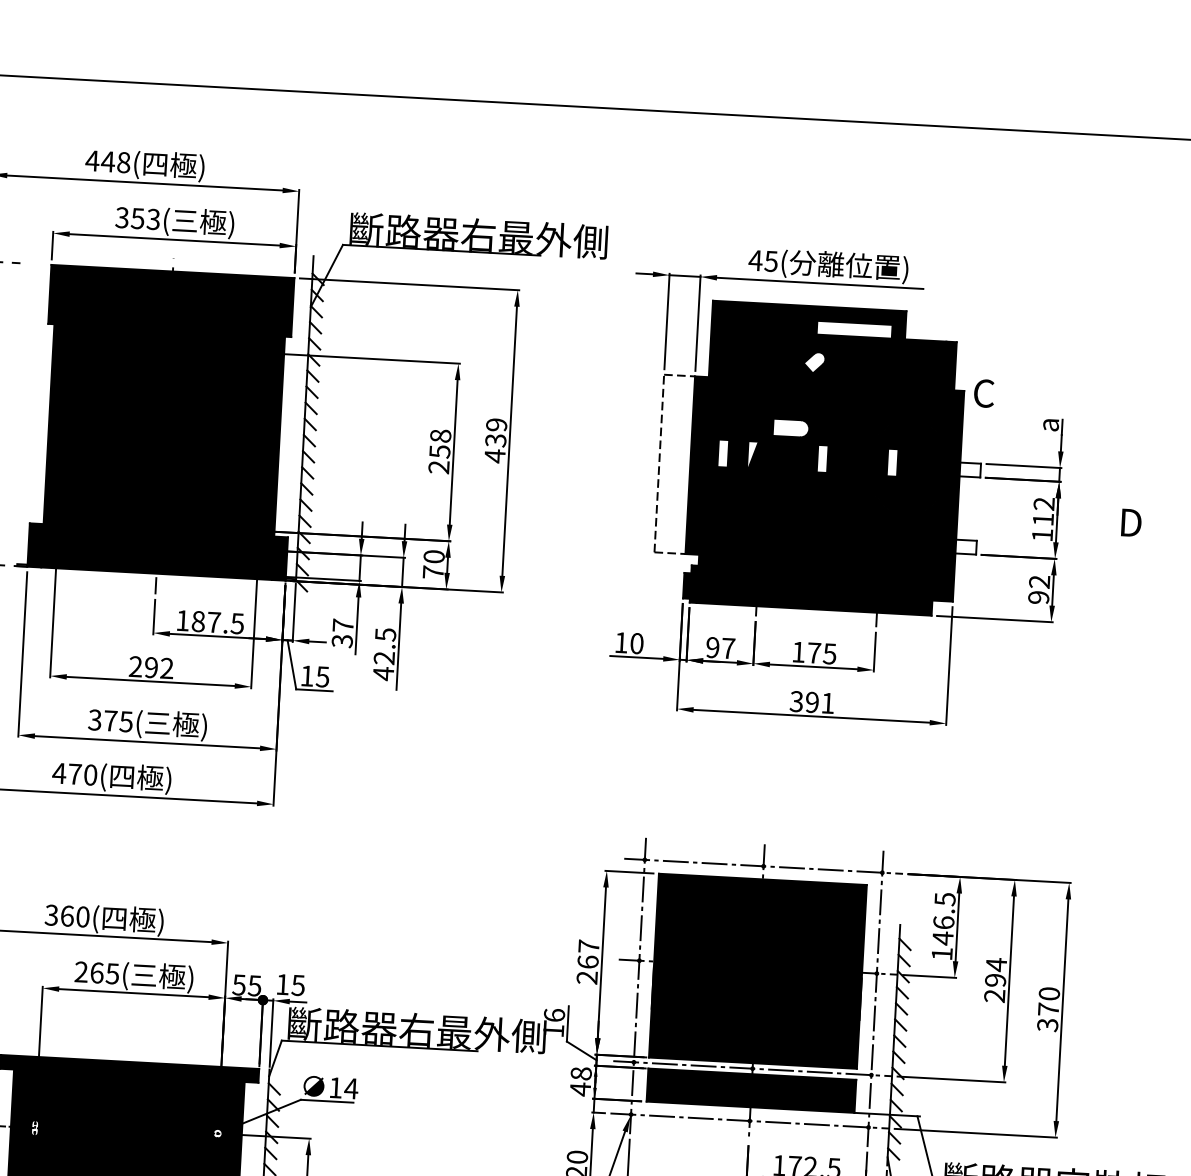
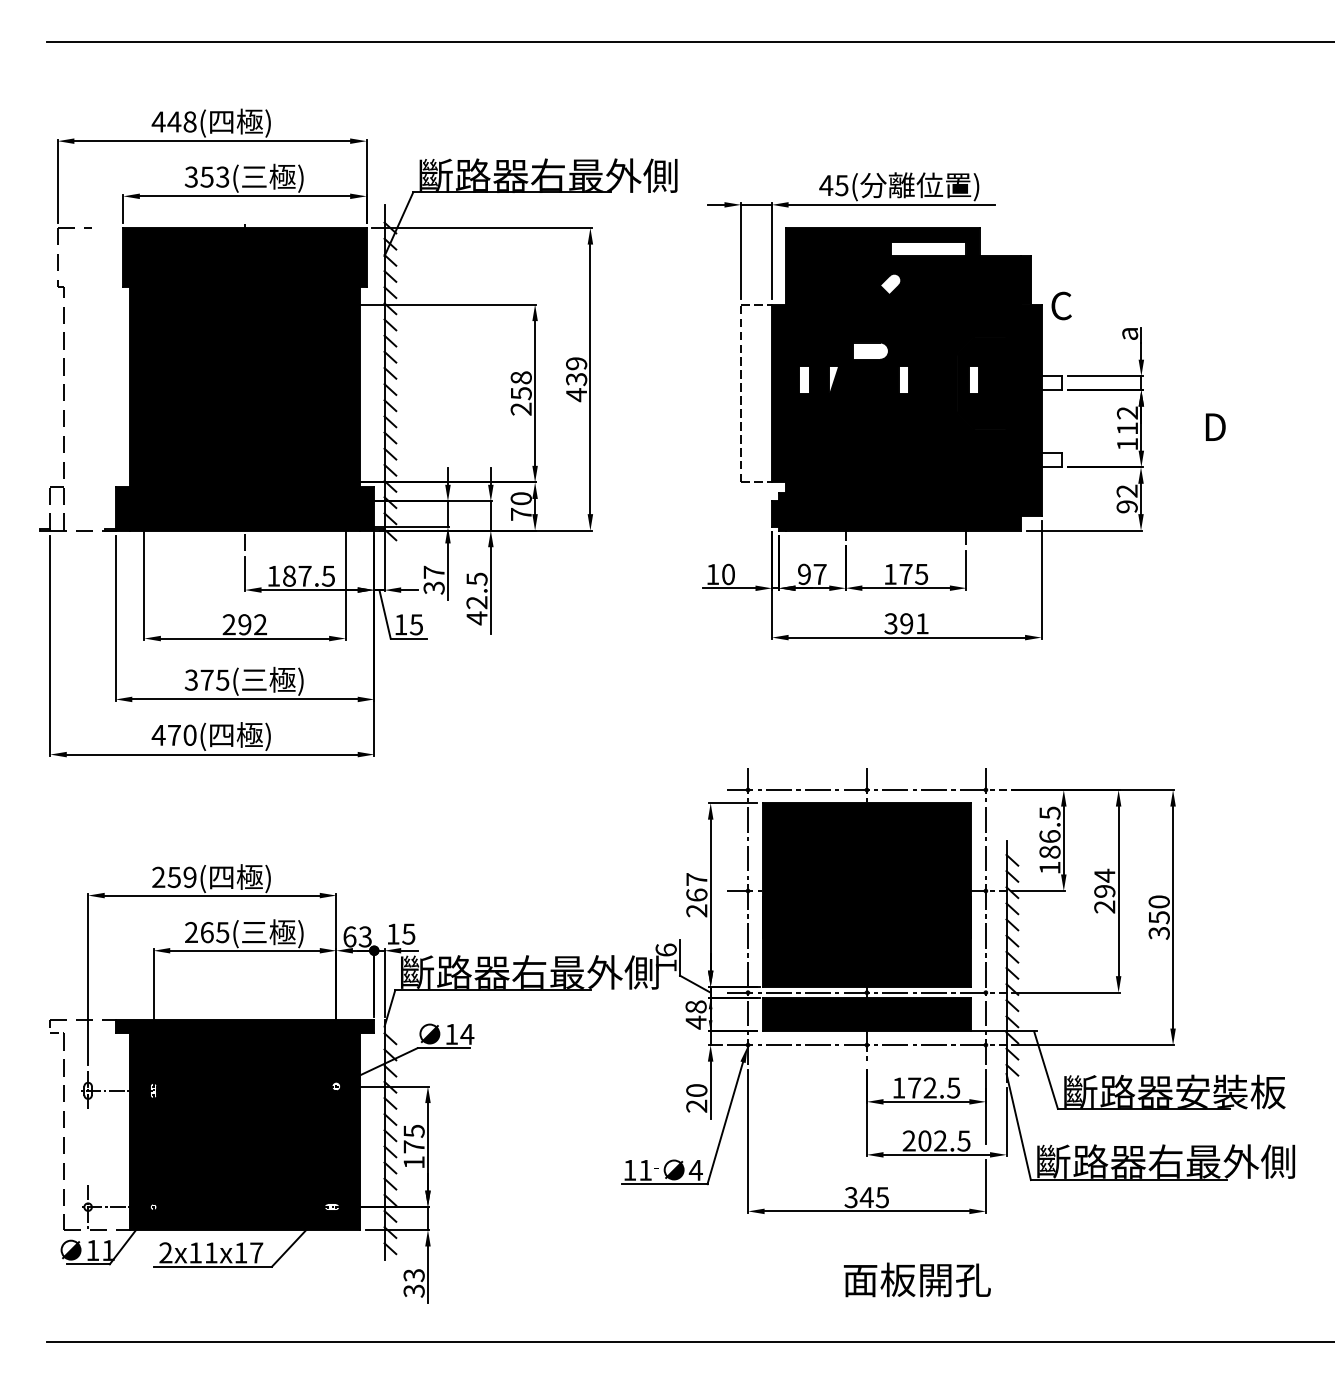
text: (67, 916) -> (174, 877), 360 -> 259
text: (942, 938) -> (1049, 852), 146.5 -> 186.5
text: (246, 985) -> (357, 936), 55 -> 63
text: (1048, 1009) -> (1159, 917), 370 -> 350

